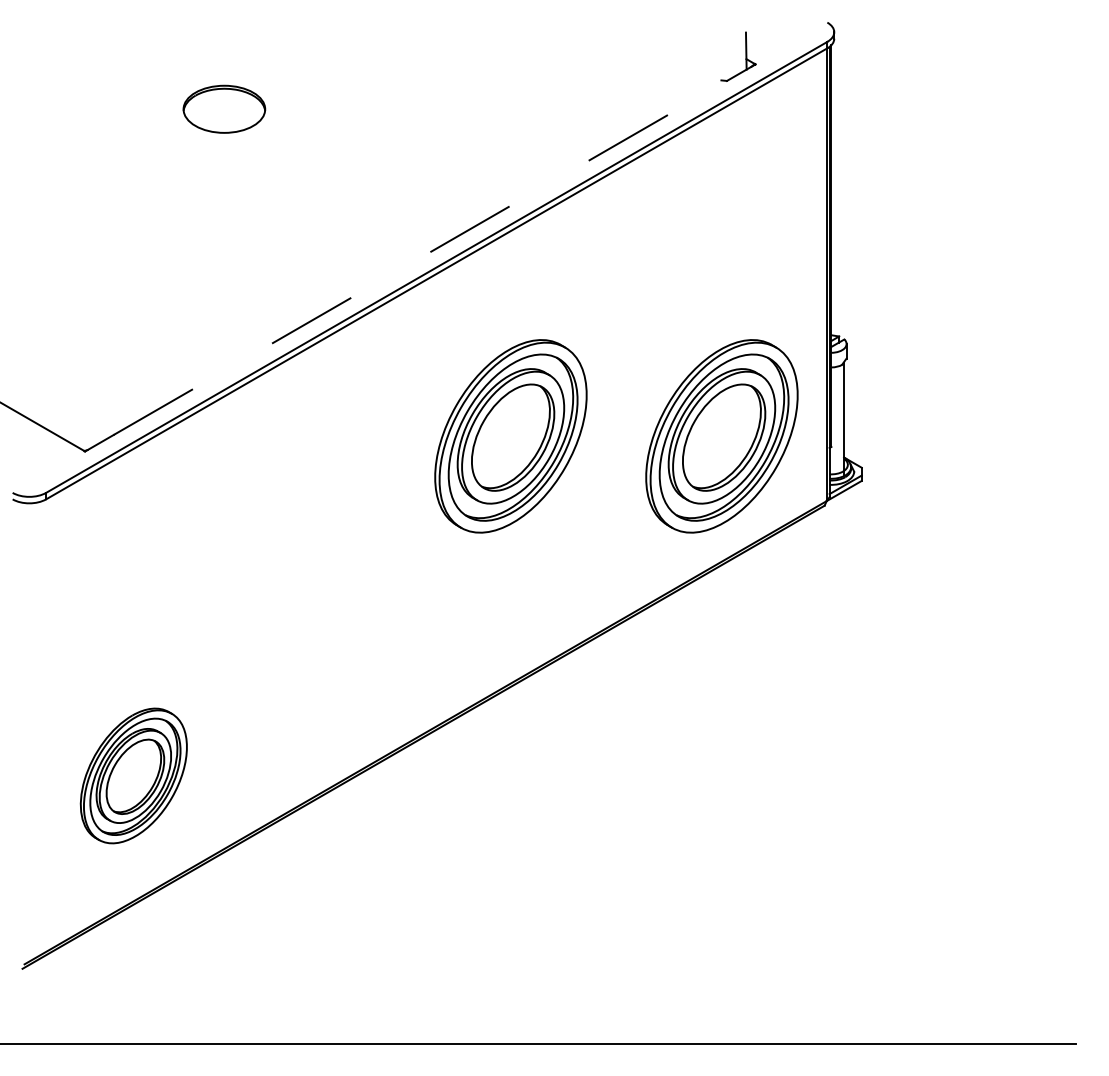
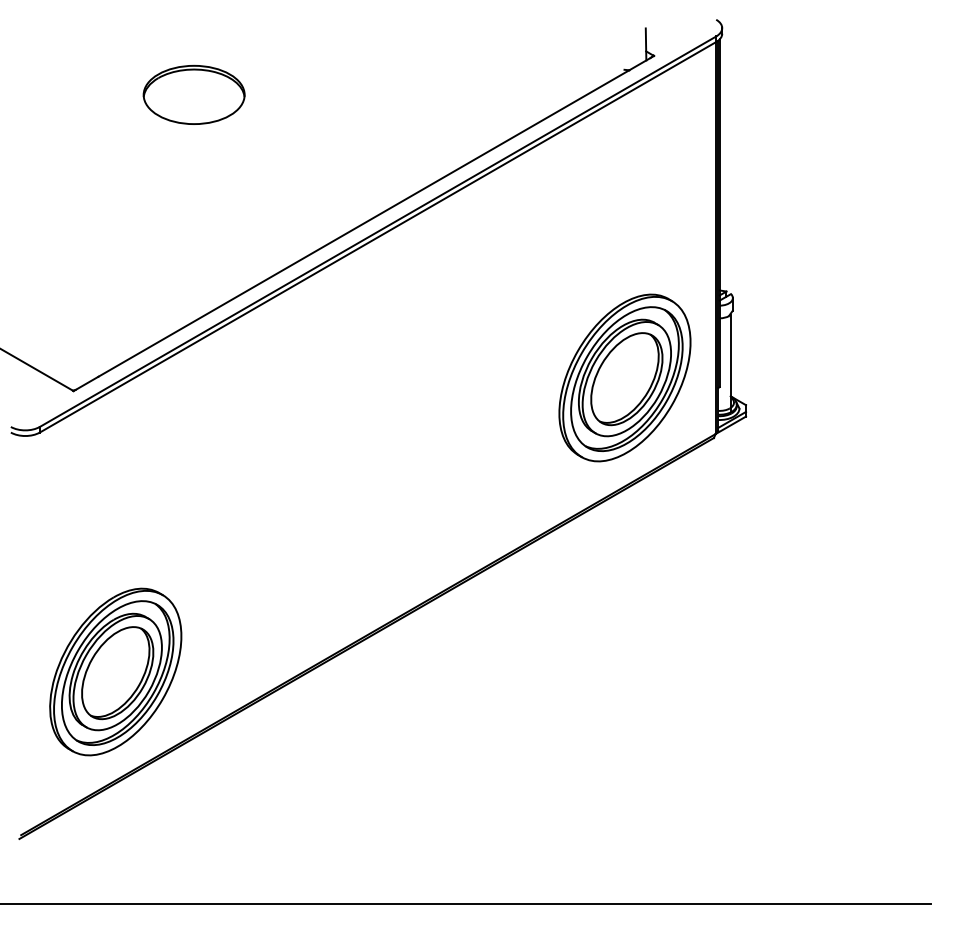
part: (224, 108) -> (194, 94), size x1.43
line: (420, 257) -> (363, 223), dashed -> solid
part: (510, 436) -> (441, 378), removed
part: (133, 775) -> (115, 671), size x1.43

